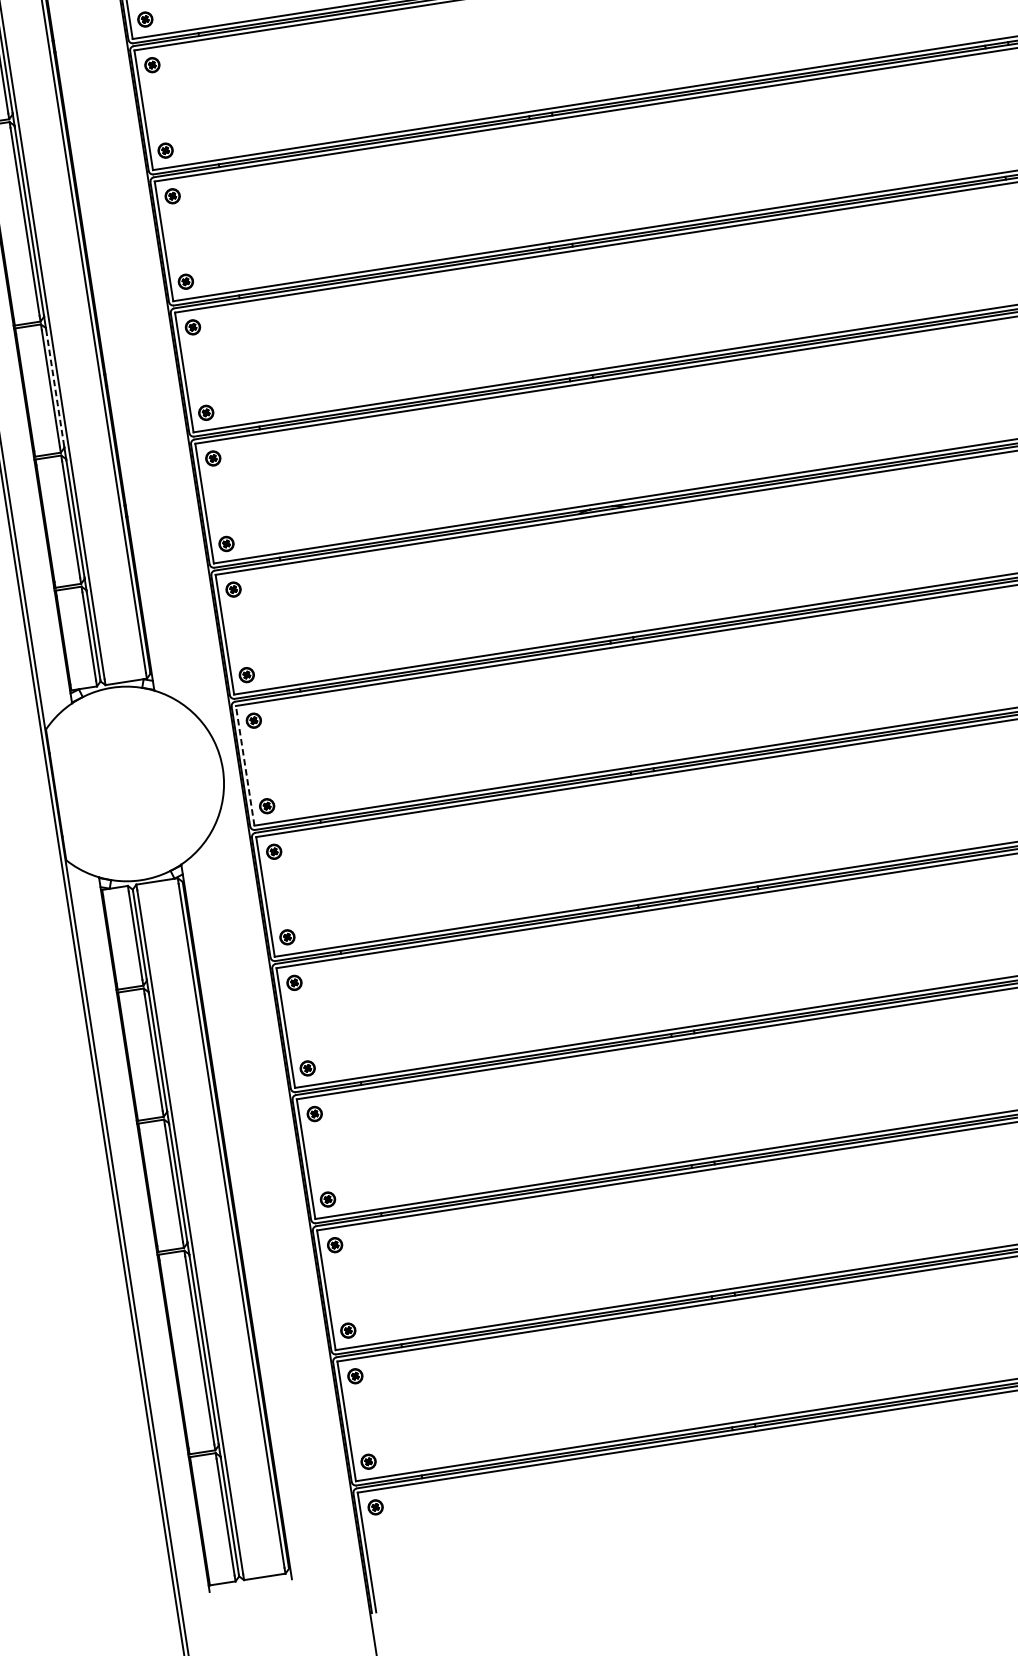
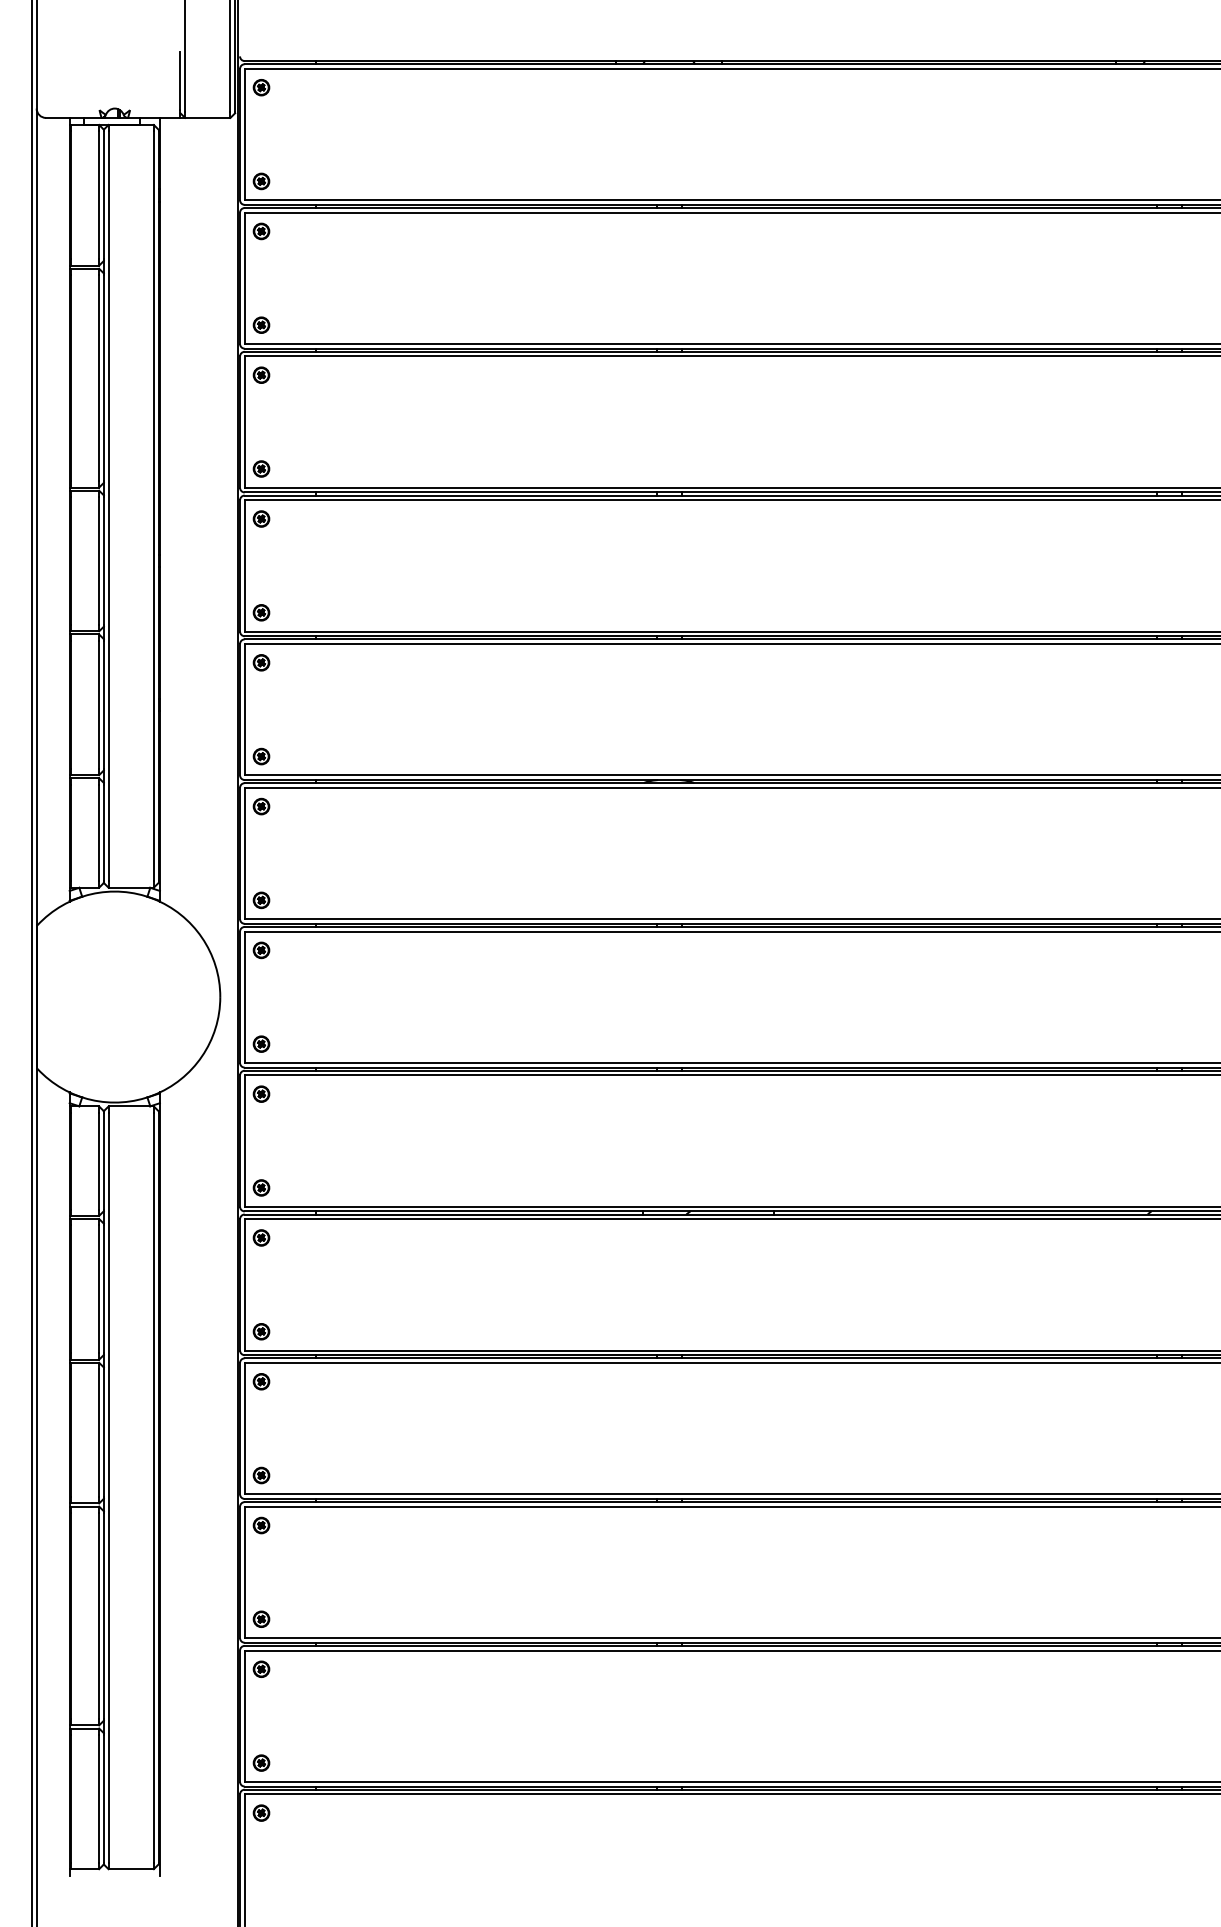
line: (54, 387) -> (103, 560), dashed -> solid
line: (245, 766) -> (244, 997), dashed -> solid

